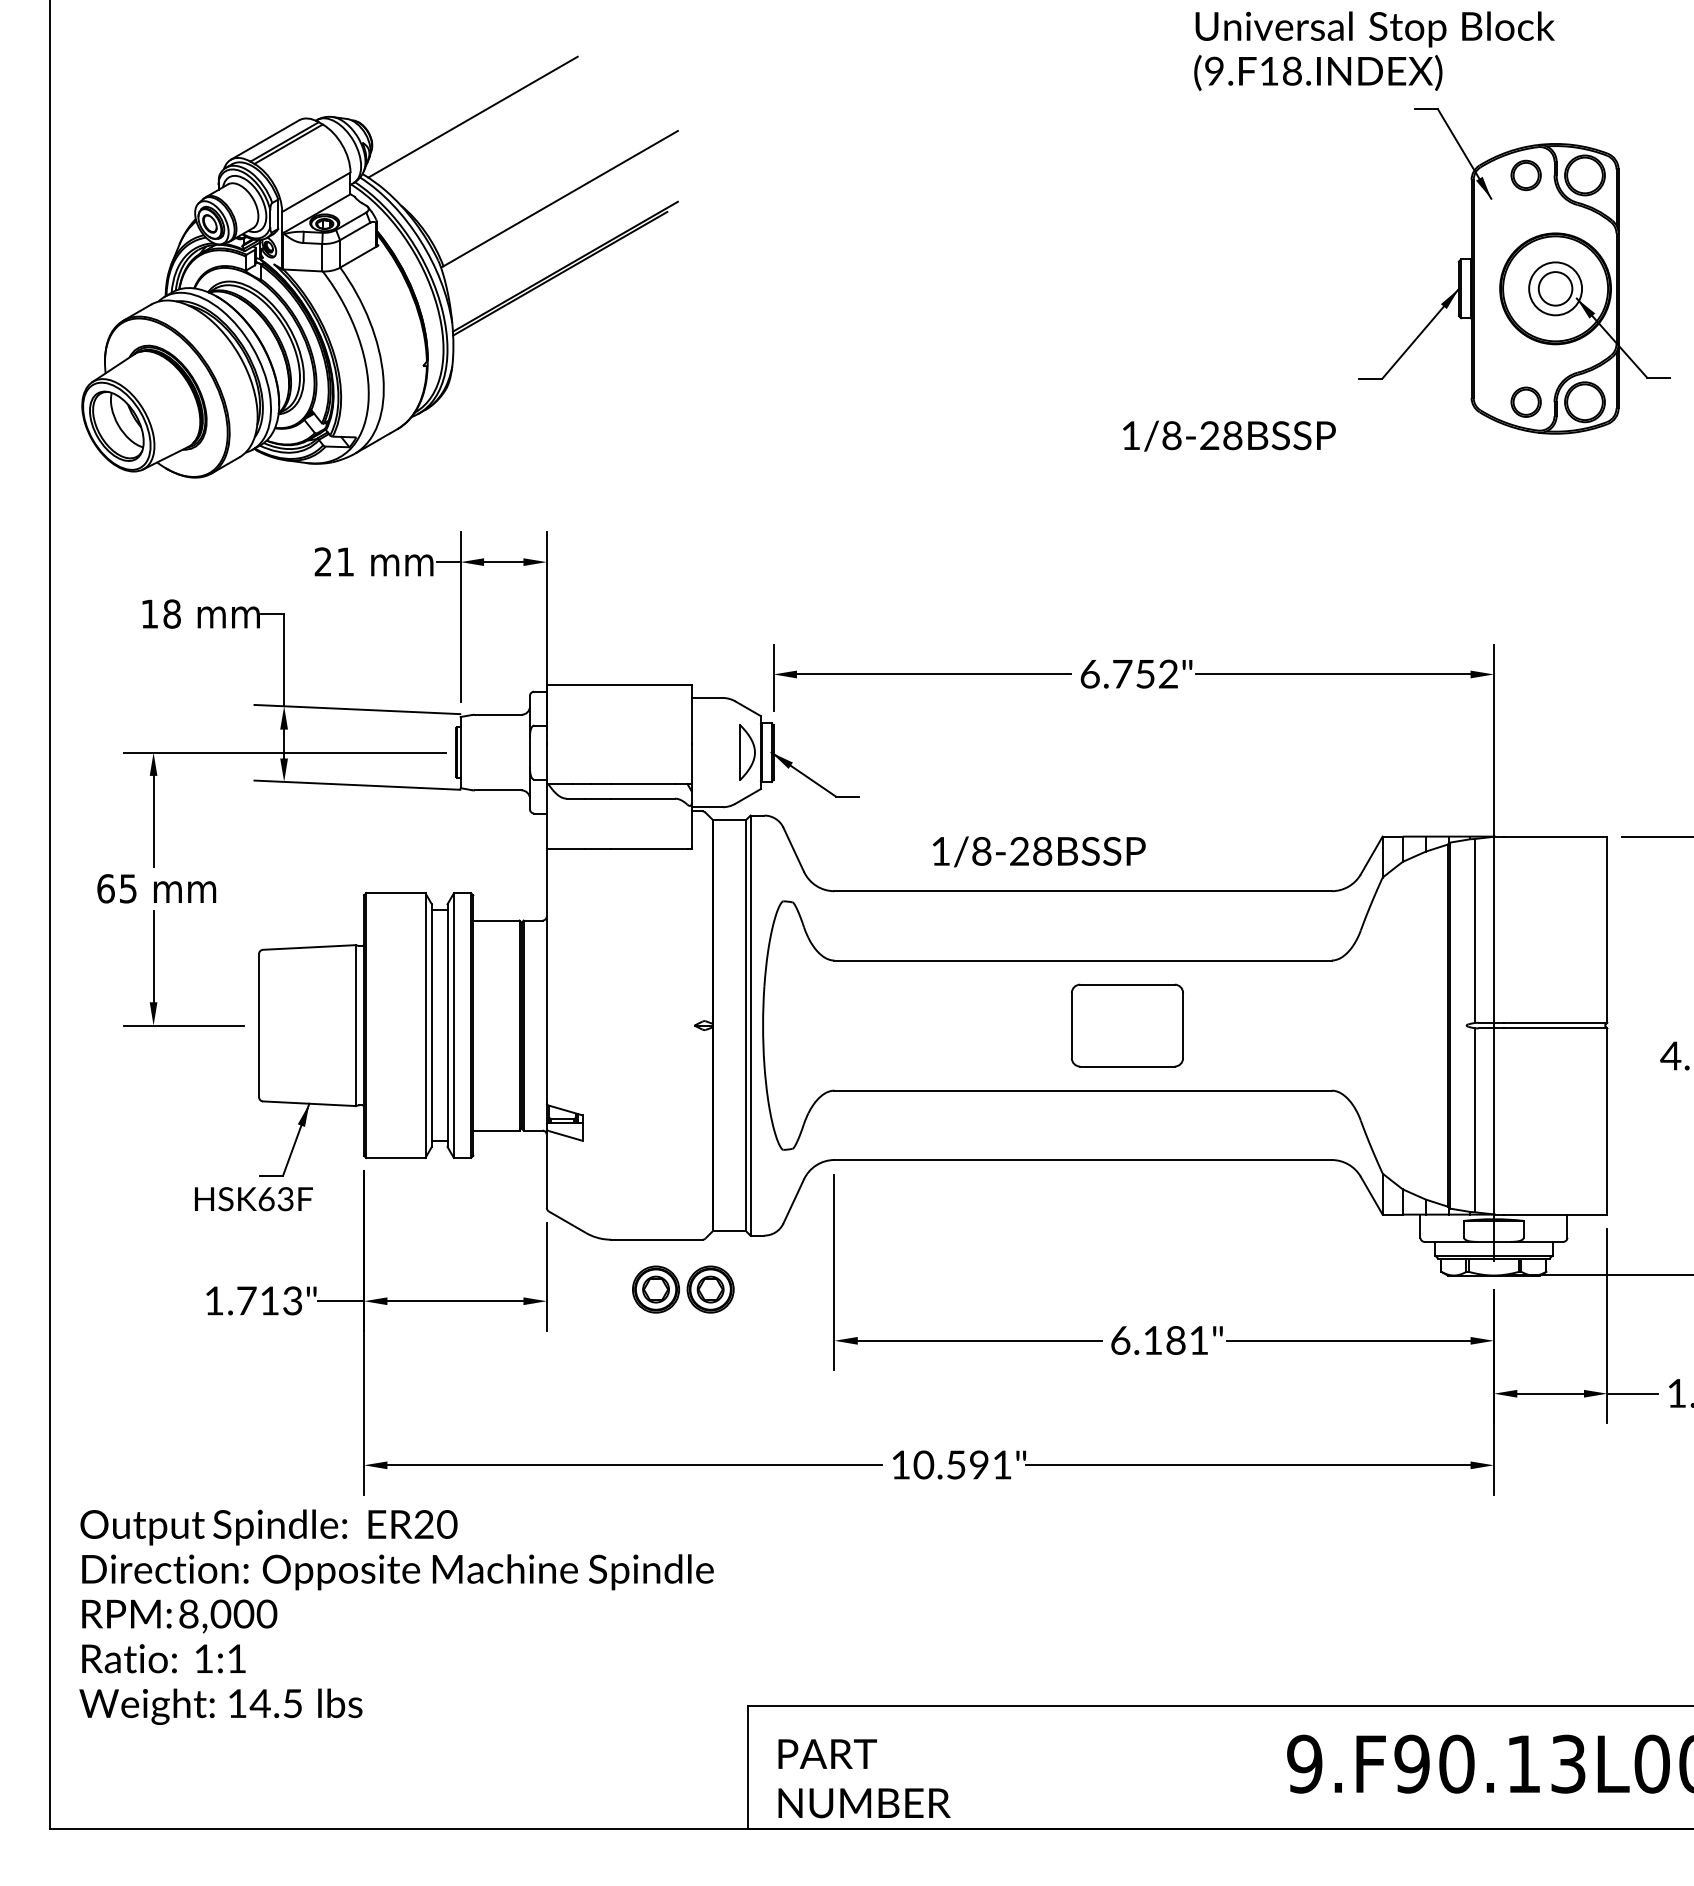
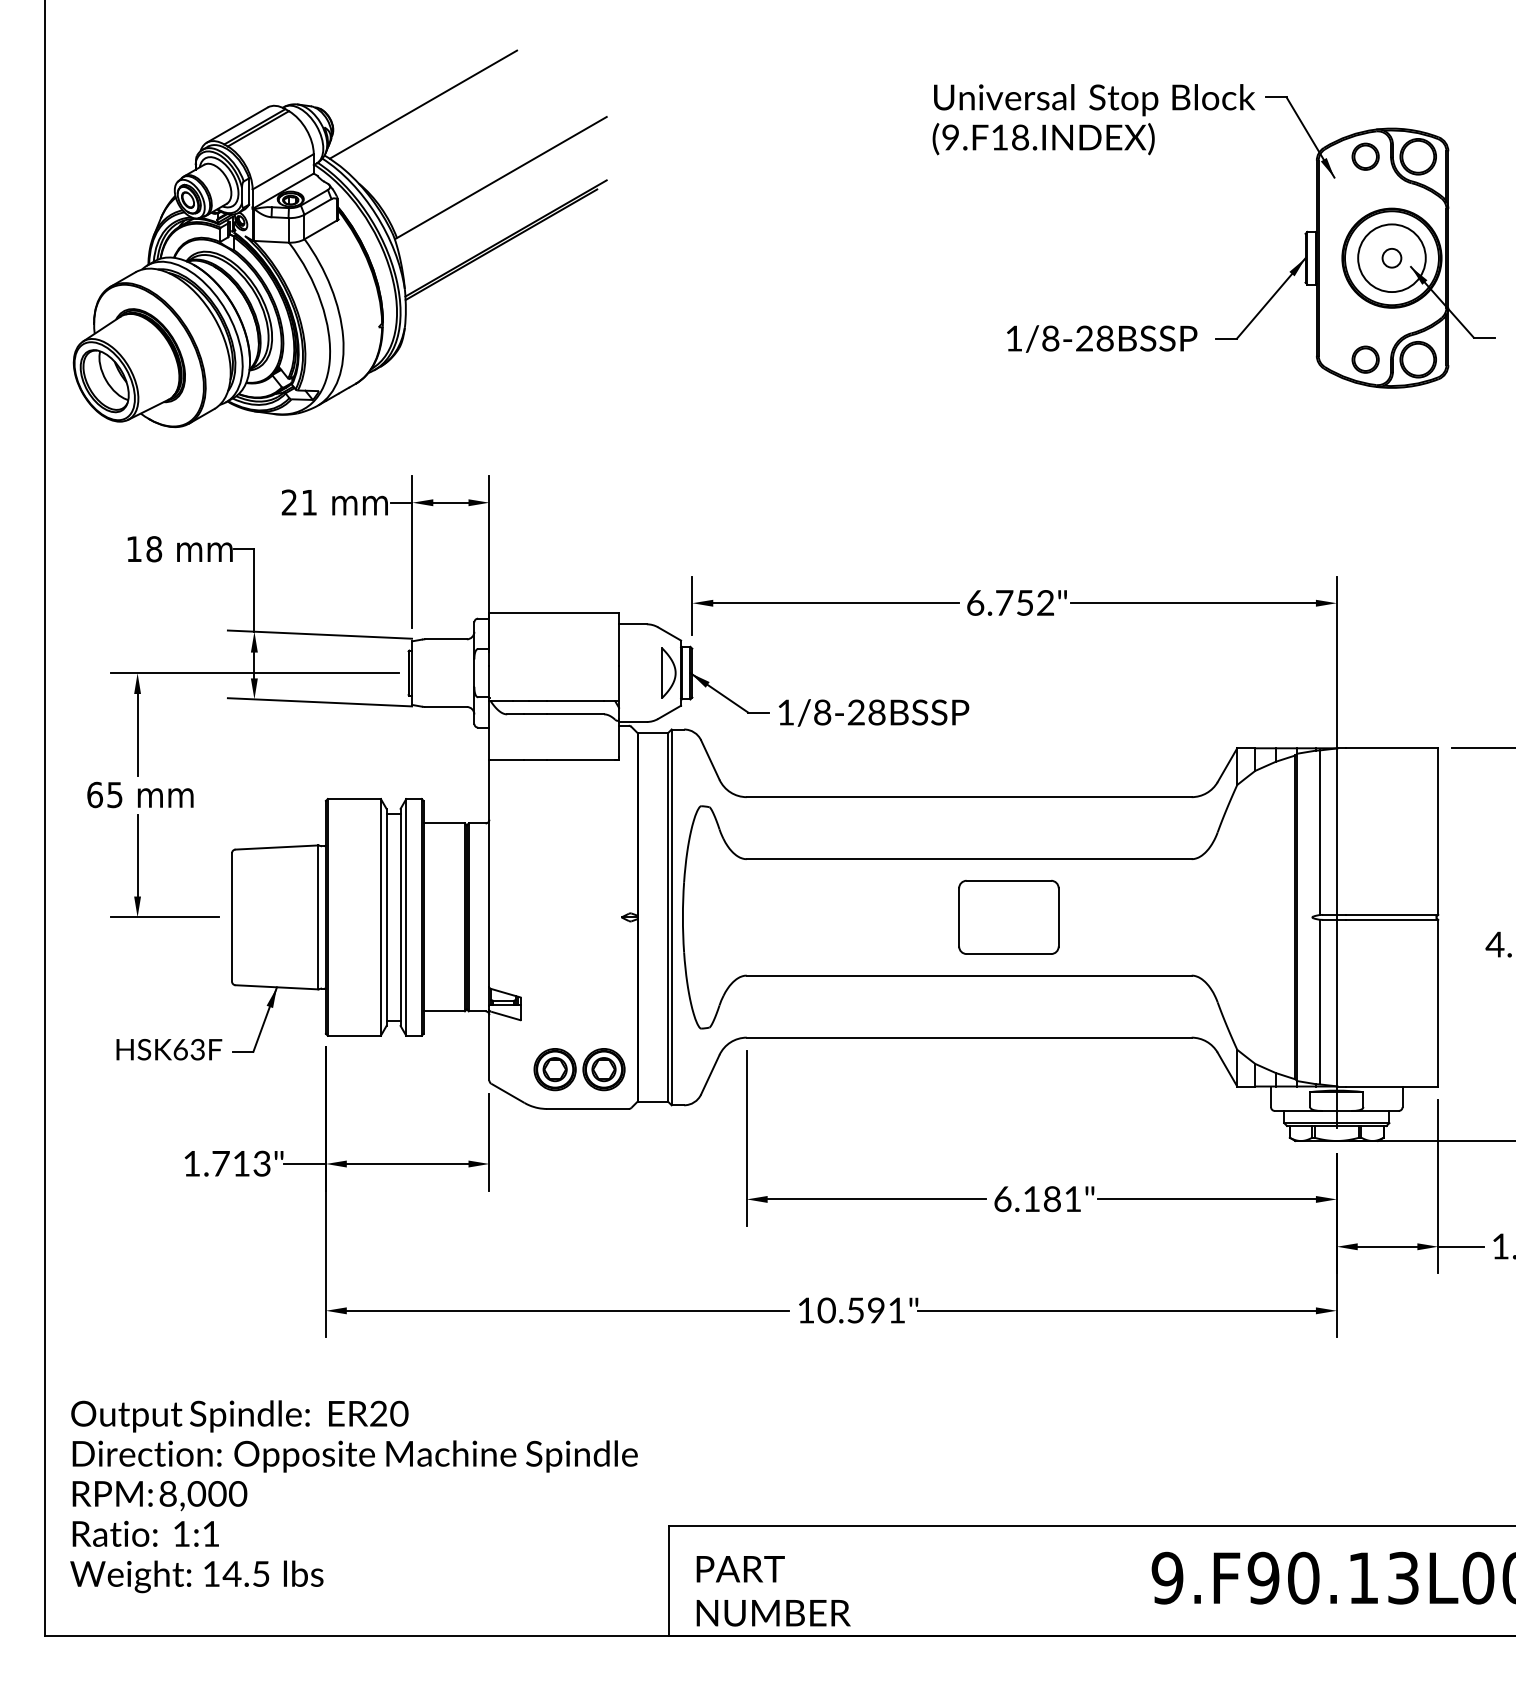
text: (1373, 51) -> (1093, 119), moved
circle: (1555, 288) -> (1391, 257), size x0.62
circle: (1555, 289) -> (1391, 258), size x1.43
text: (1229, 435) -> (1102, 338), moved
text: (1038, 851) -> (873, 712), moved
text: (254, 1198) -> (169, 1049), moved
part: (683, 1289) -> (579, 1069), moved
text: (396, 1616) -> (353, 1496), moved

